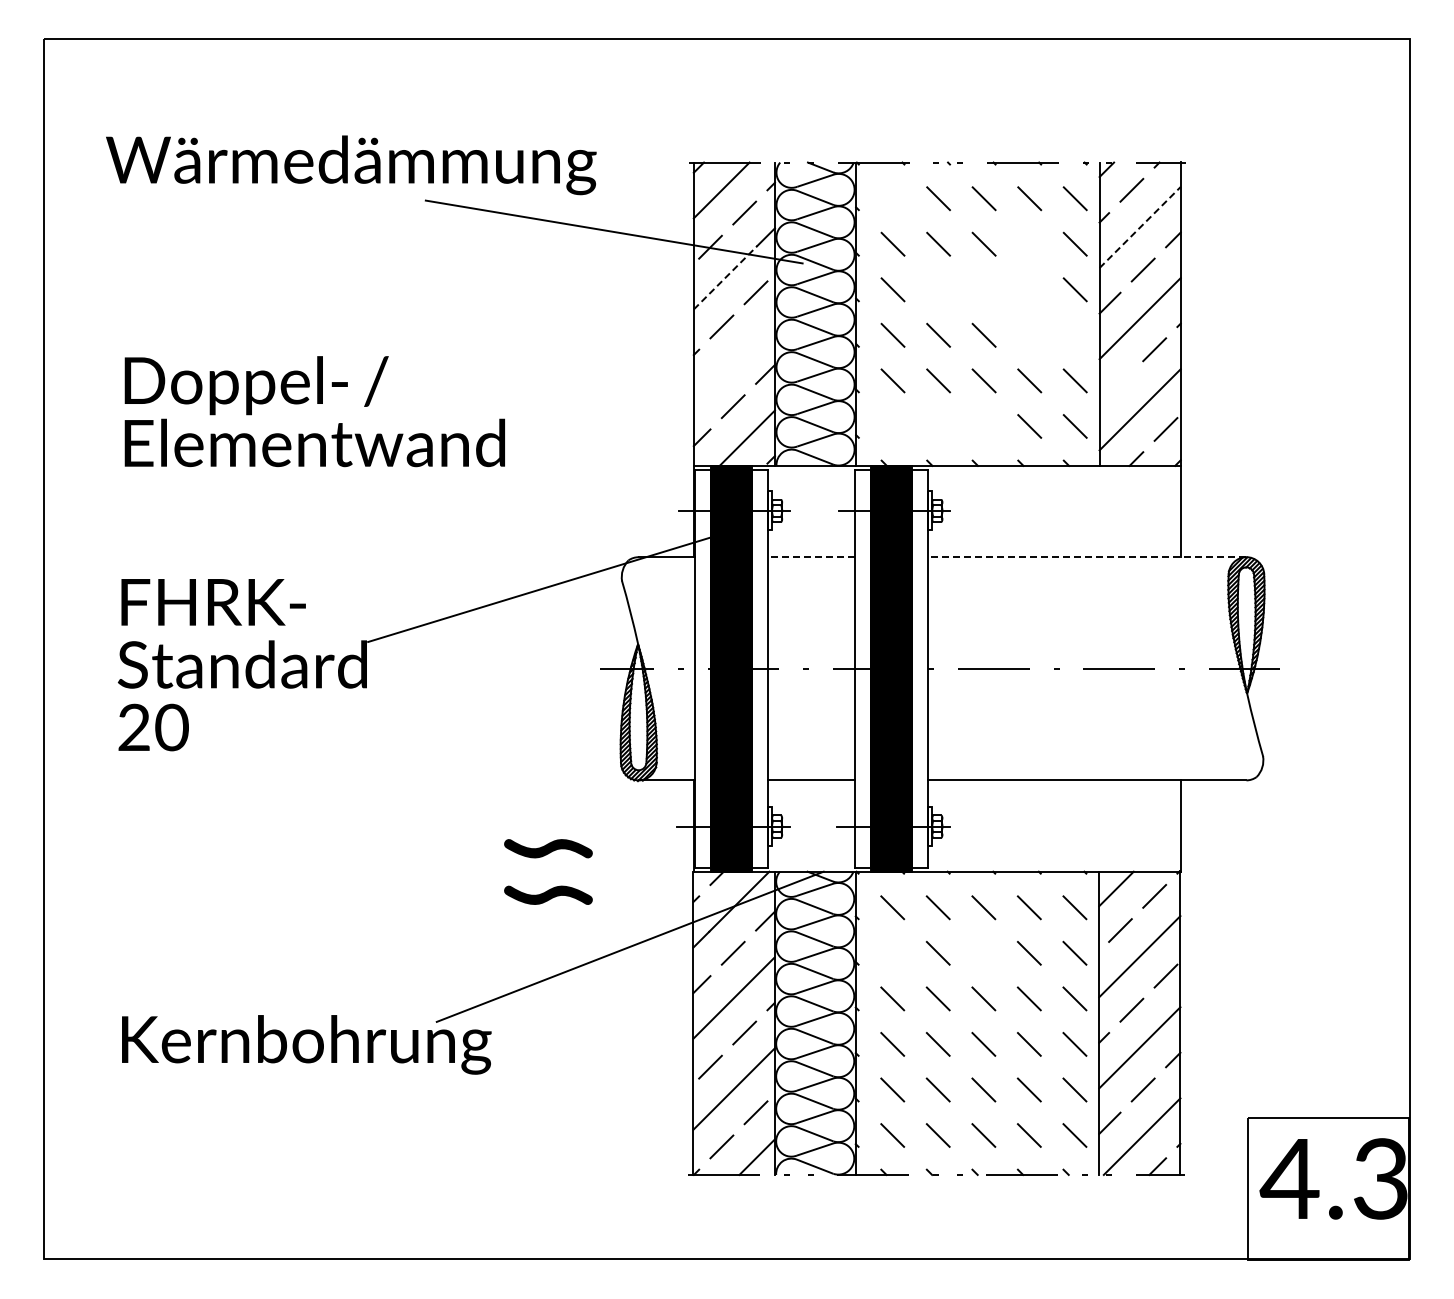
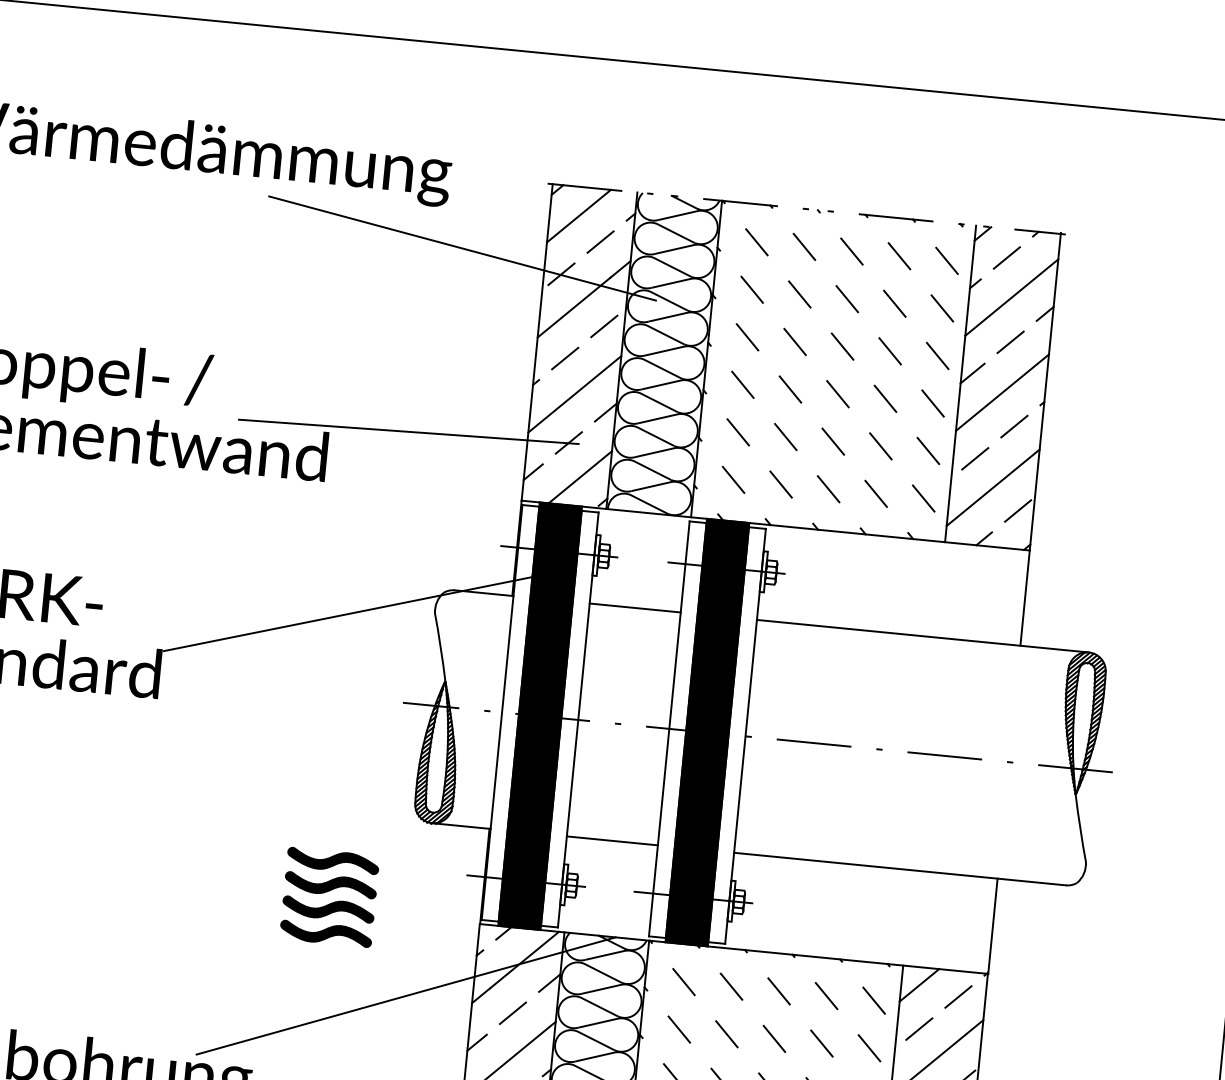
line: (892, 198) -> (756, 242), added
line: (1140, 227) -> (1012, 297), dashed -> solid
line: (1029, 243) -> (894, 302), added
line: (726, 277) -> (575, 307), dashed -> solid
line: (938, 289) -> (795, 341), added
line: (983, 289) -> (841, 346), added
line: (1029, 289) -> (889, 350), added
line: (1029, 334) -> (885, 397), added
line: (1074, 334) -> (932, 402), added
line: (733, 359) -> (573, 393), added
line: (1120, 383) -> (975, 458), added
line: (579, 410) -> (408, 431), added
line: (892, 426) -> (733, 479), added
line: (938, 426) -> (781, 484), added
line: (983, 426) -> (827, 489), added
line: (811, 557) -> (635, 608), dashed -> solid
line: (1086, 557) -> (922, 636), dashed -> solid
part: (548, 825) -> (333, 861), added
fill: (548, 871) -> (328, 909), added
line: (892, 952) -> (679, 1028), added
line: (983, 952) -> (774, 1038), added

